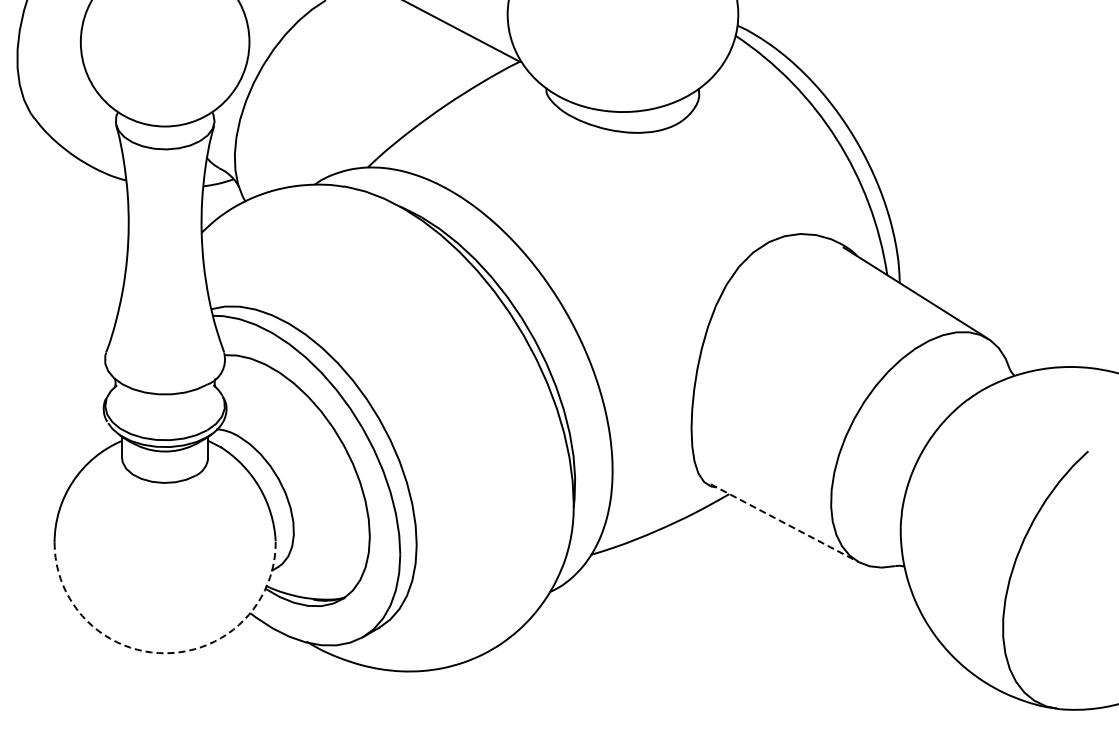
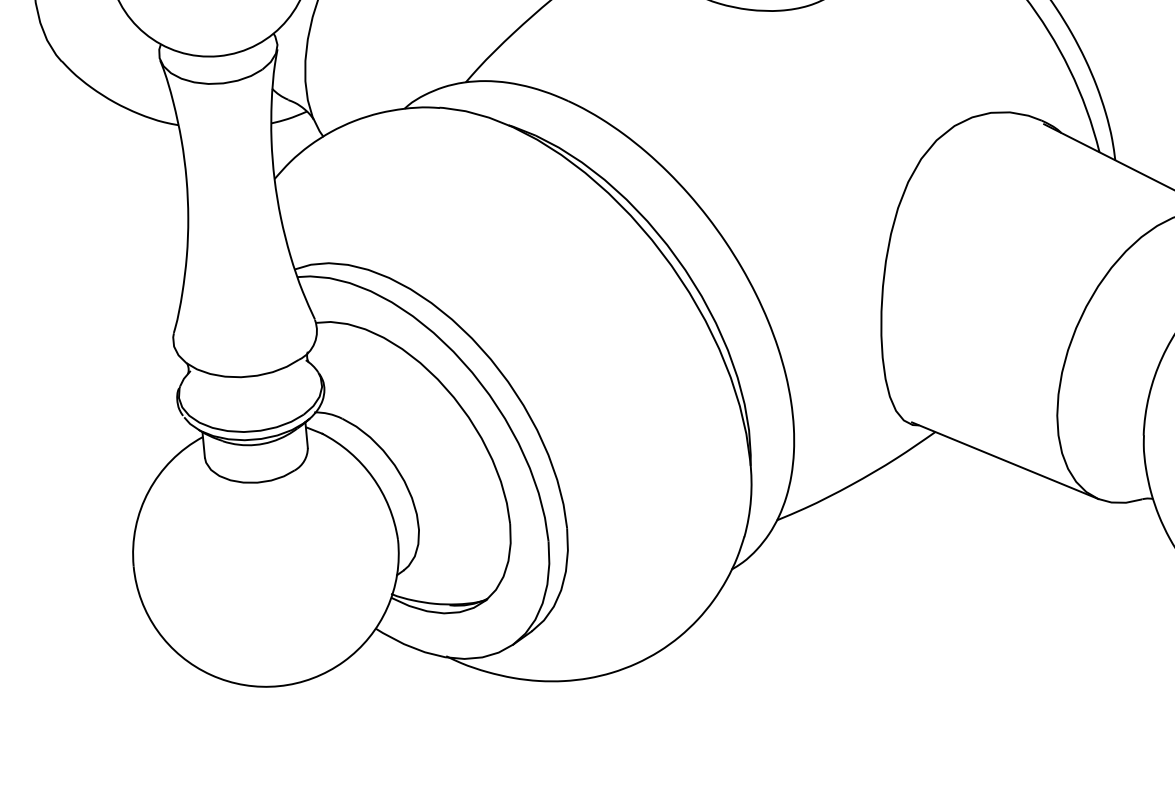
line: (785, 523) -> (1005, 460), dashed -> solid
arc: (165, 653) -> (278, 686), dashed -> solid

